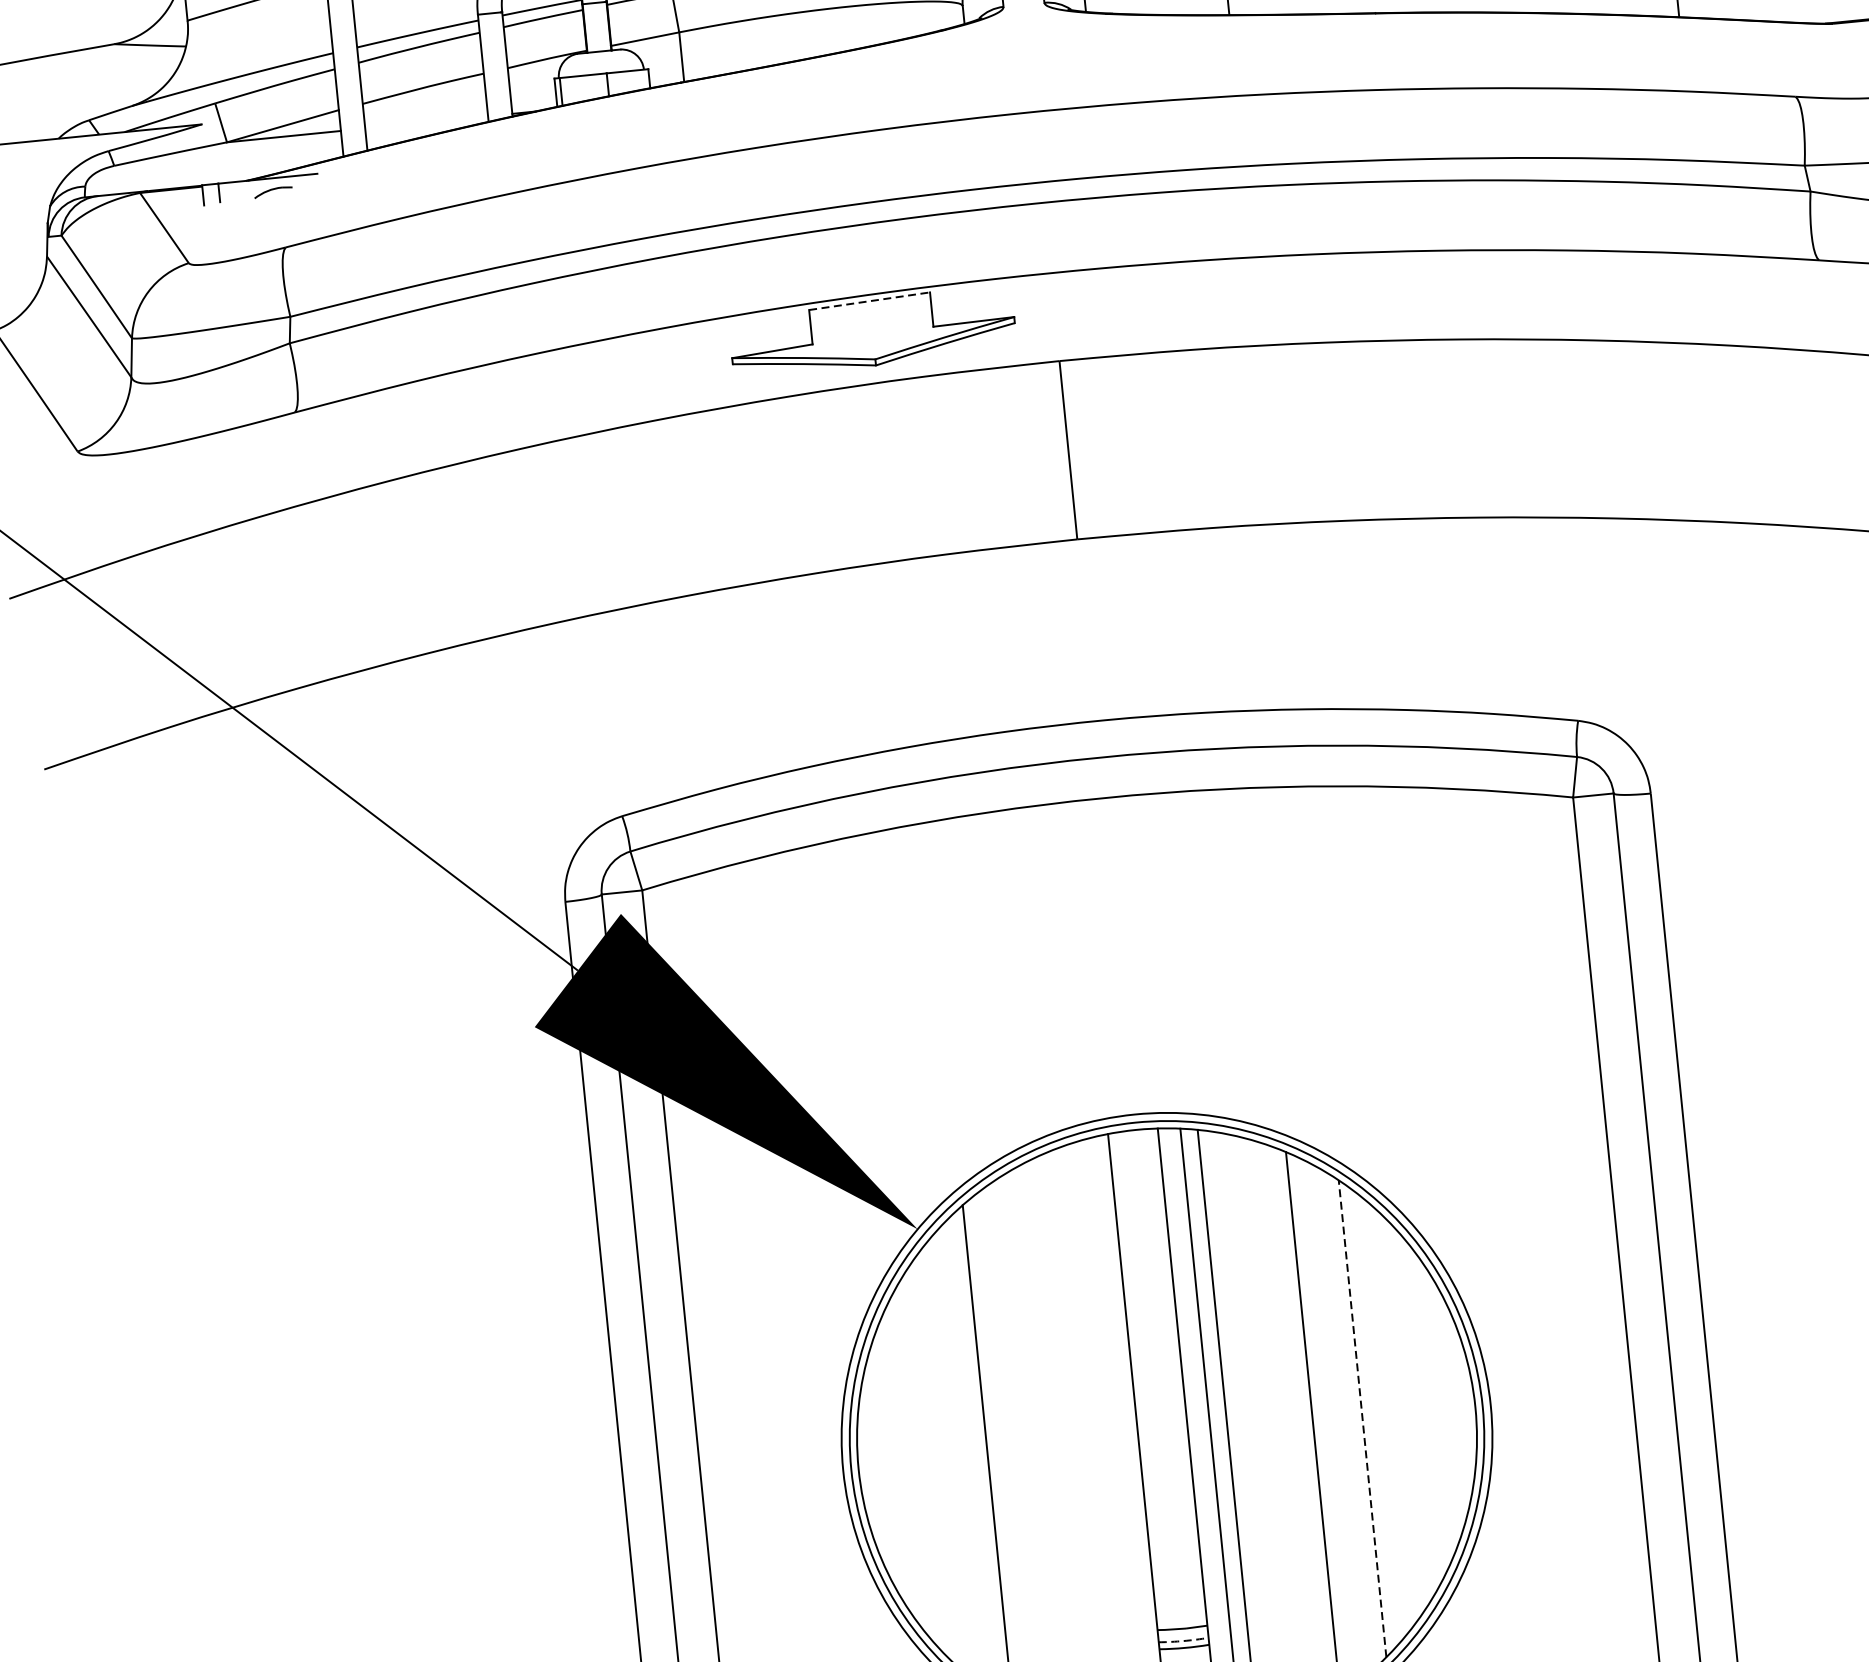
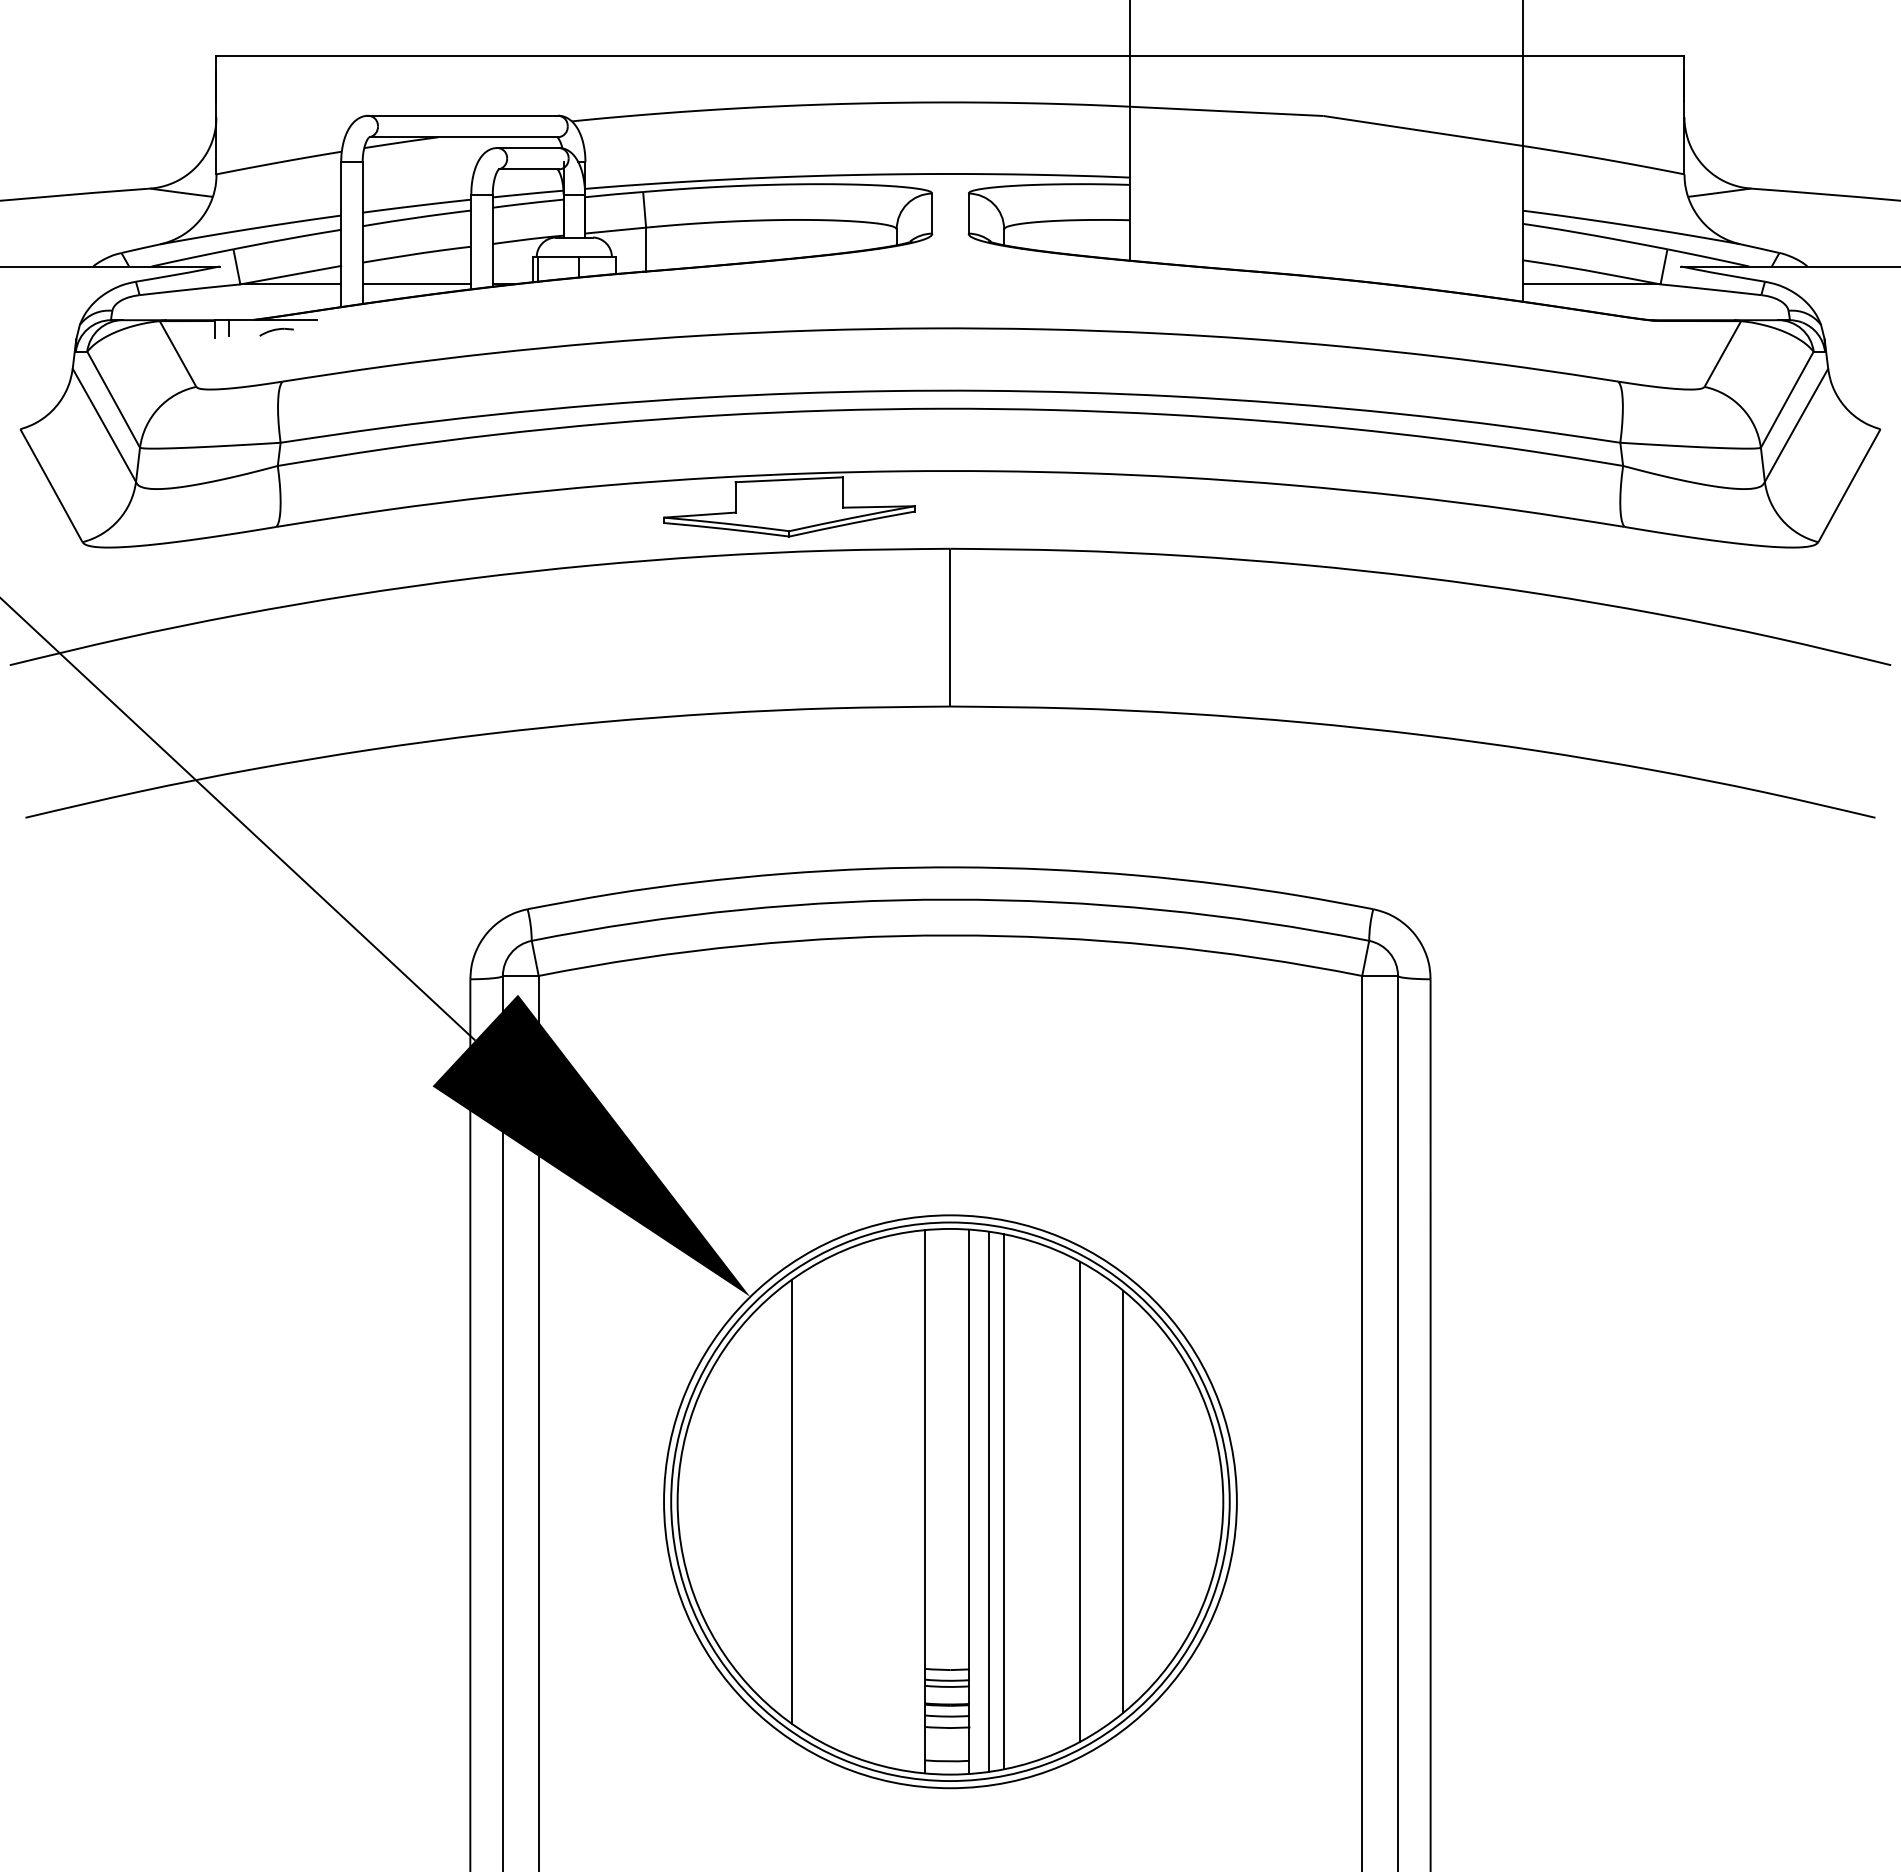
line: (426, 122) -> (416, 284), added
line: (869, 300) -> (789, 479), dashed -> solid
line: (1362, 1418) -> (1123, 1501), dashed -> solid
arc: (1183, 1640) -> (947, 1680), dashed -> solid

